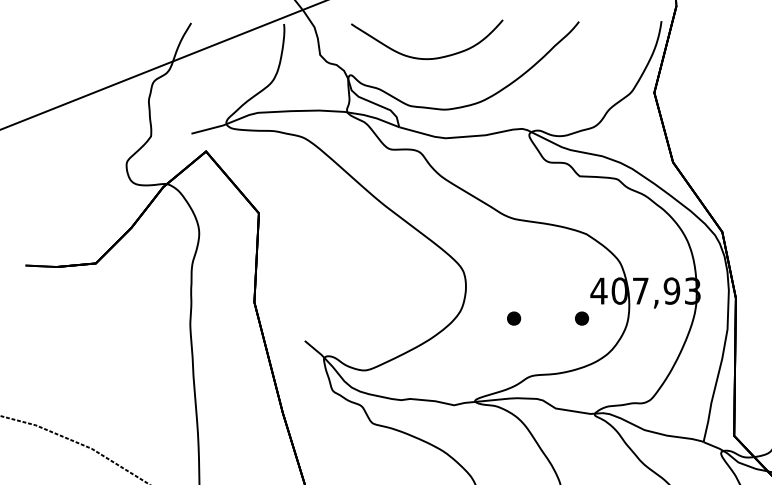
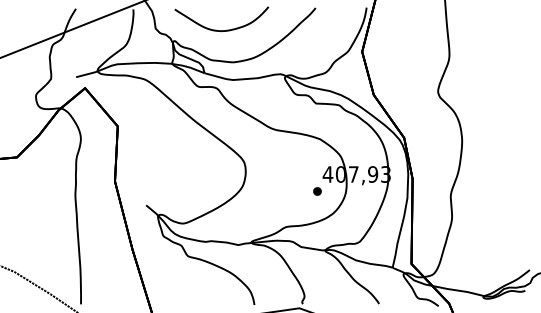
part: (514, 318) -> (275, 191), removed

